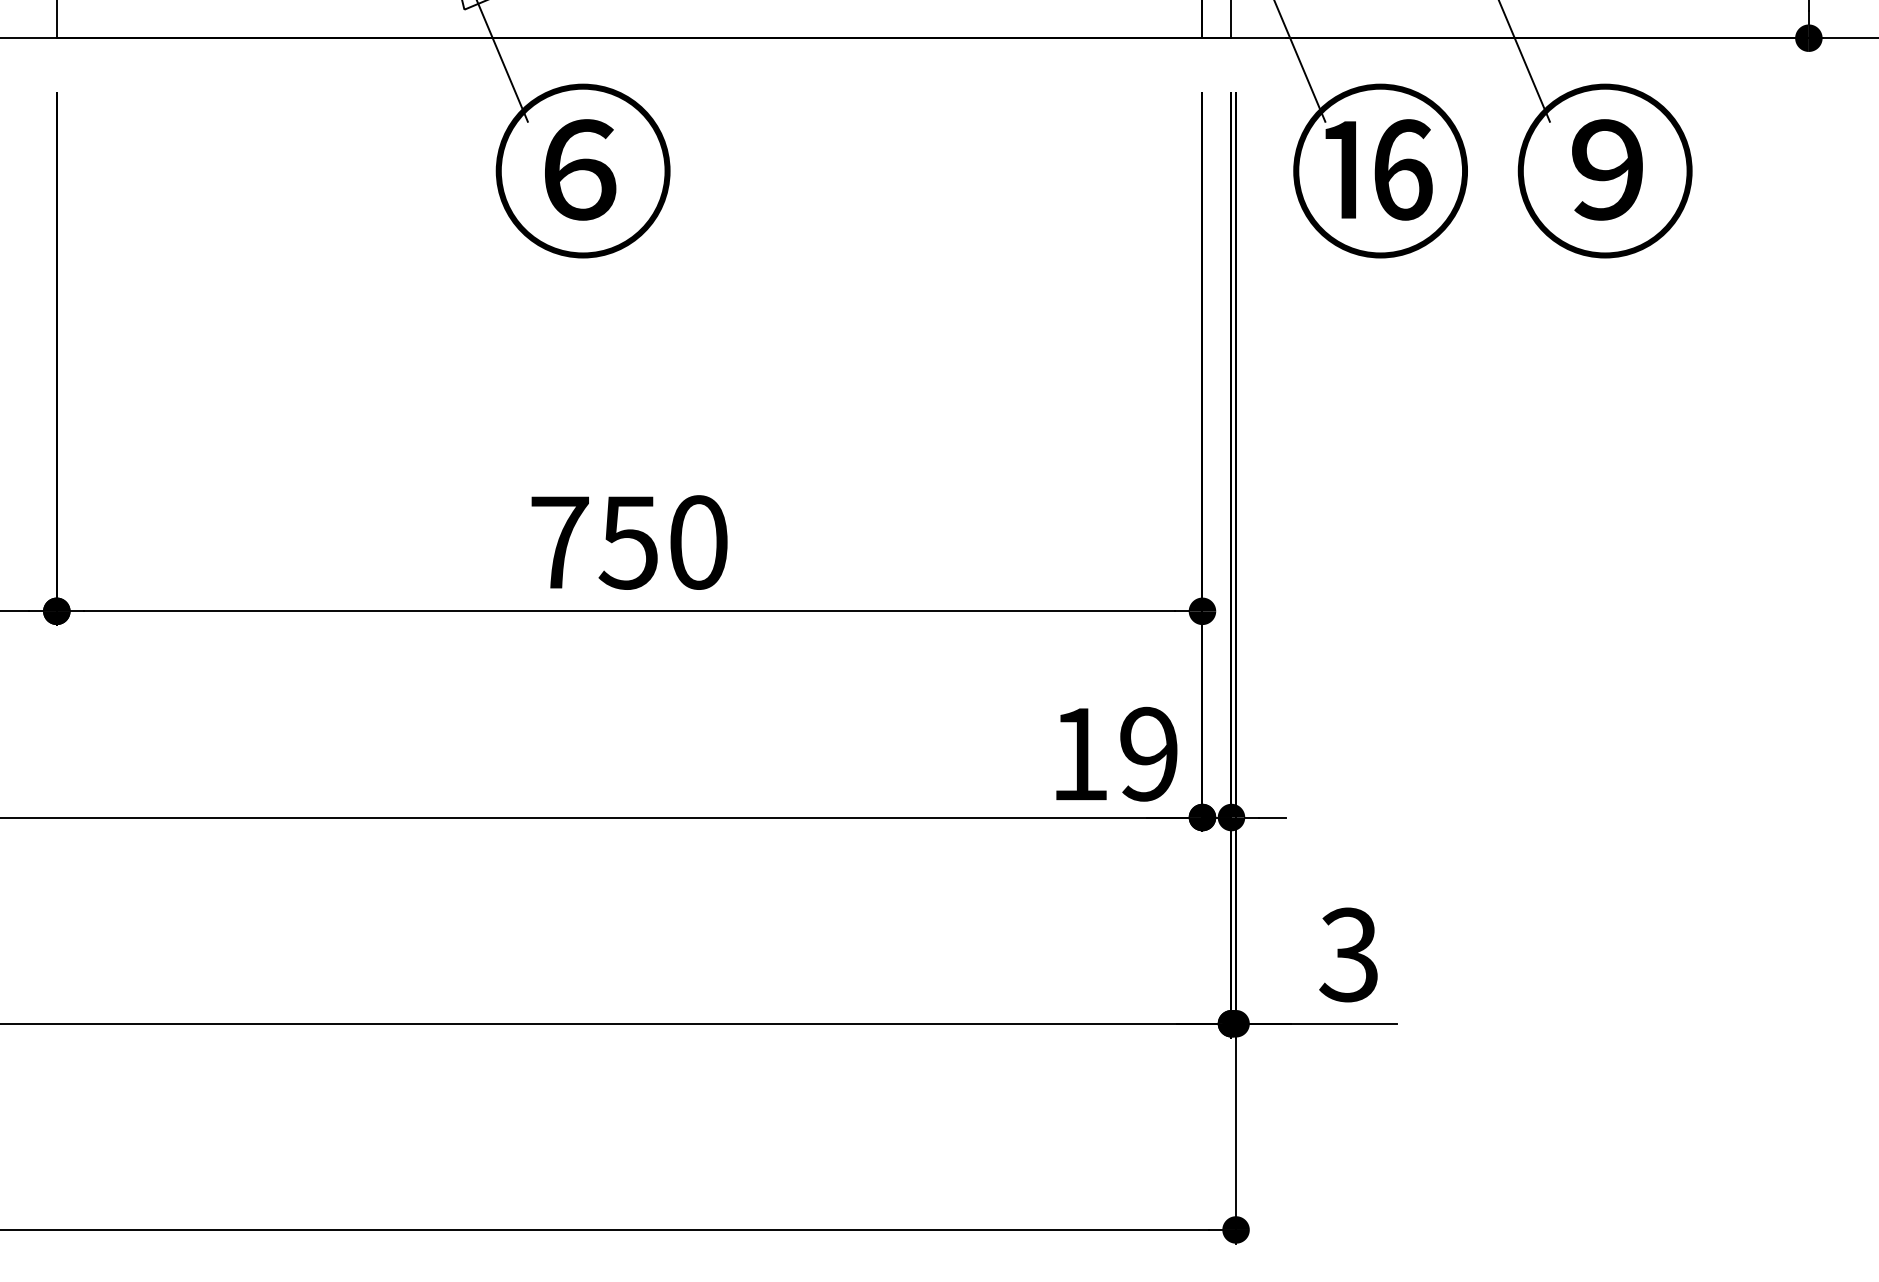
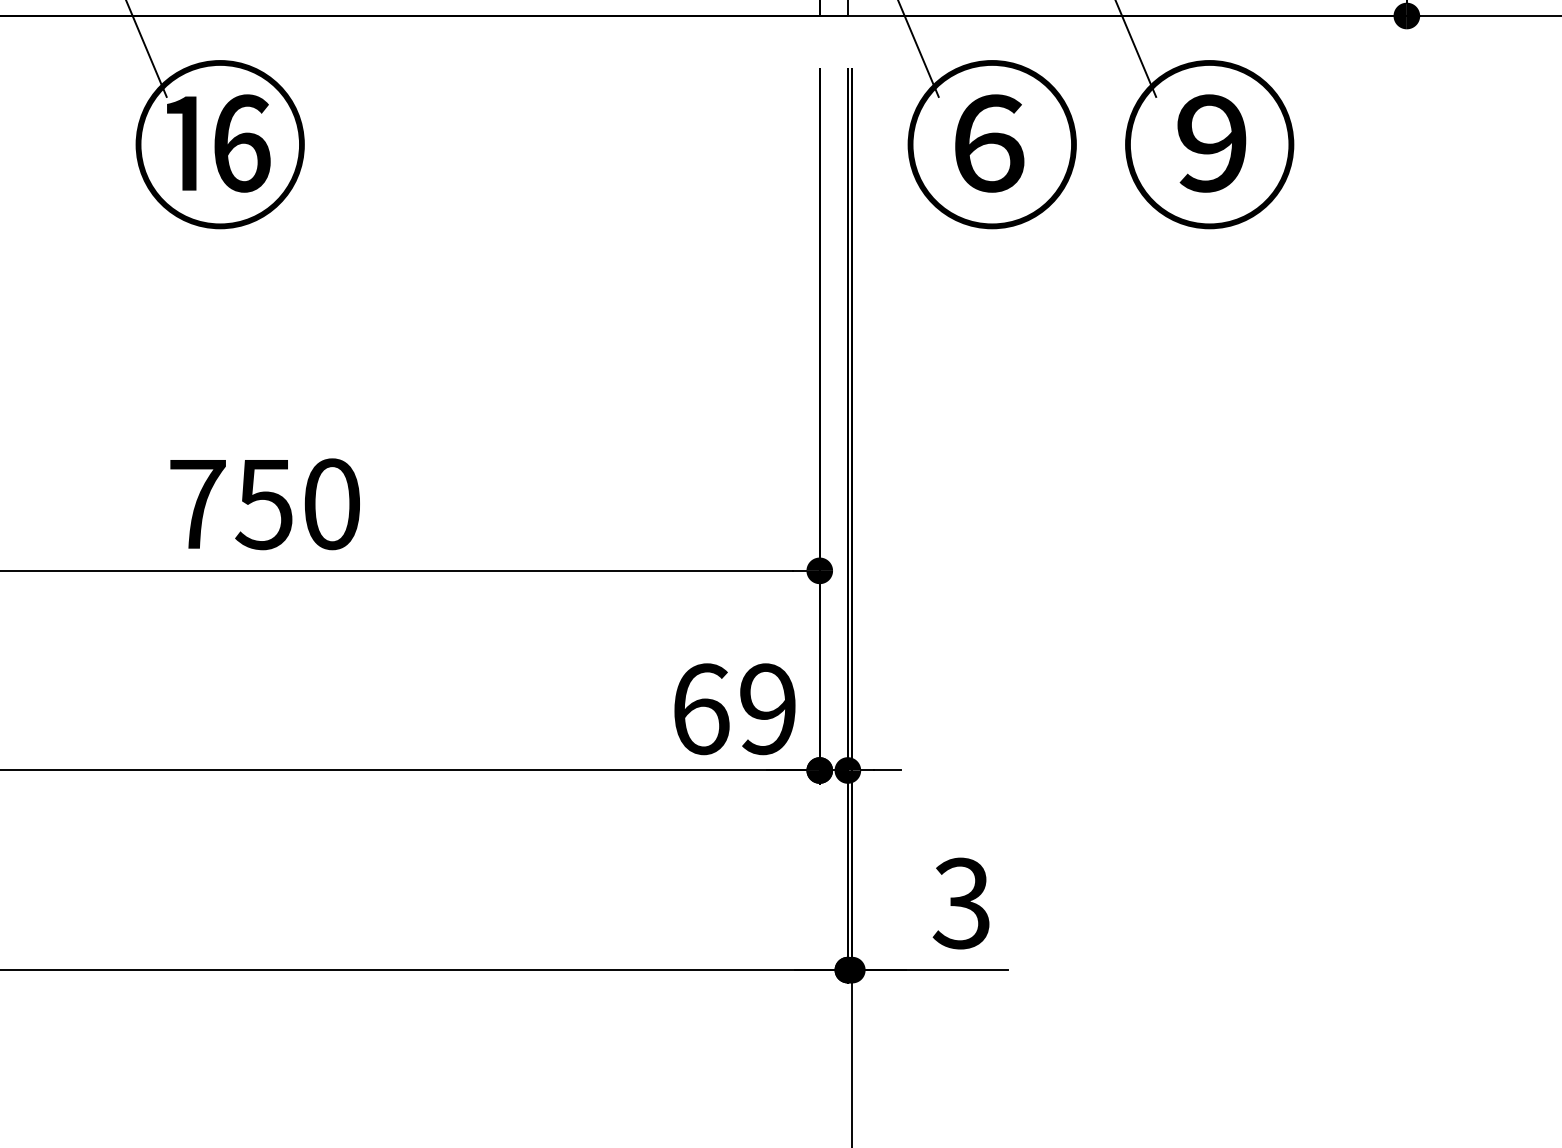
text: (581, 169) -> (218, 143), ⑥ -> ⑯
text: (1378, 169) -> (990, 143), ⑯ -> ⑥
text: (1080, 753) -> (701, 708), 19 -> 69

